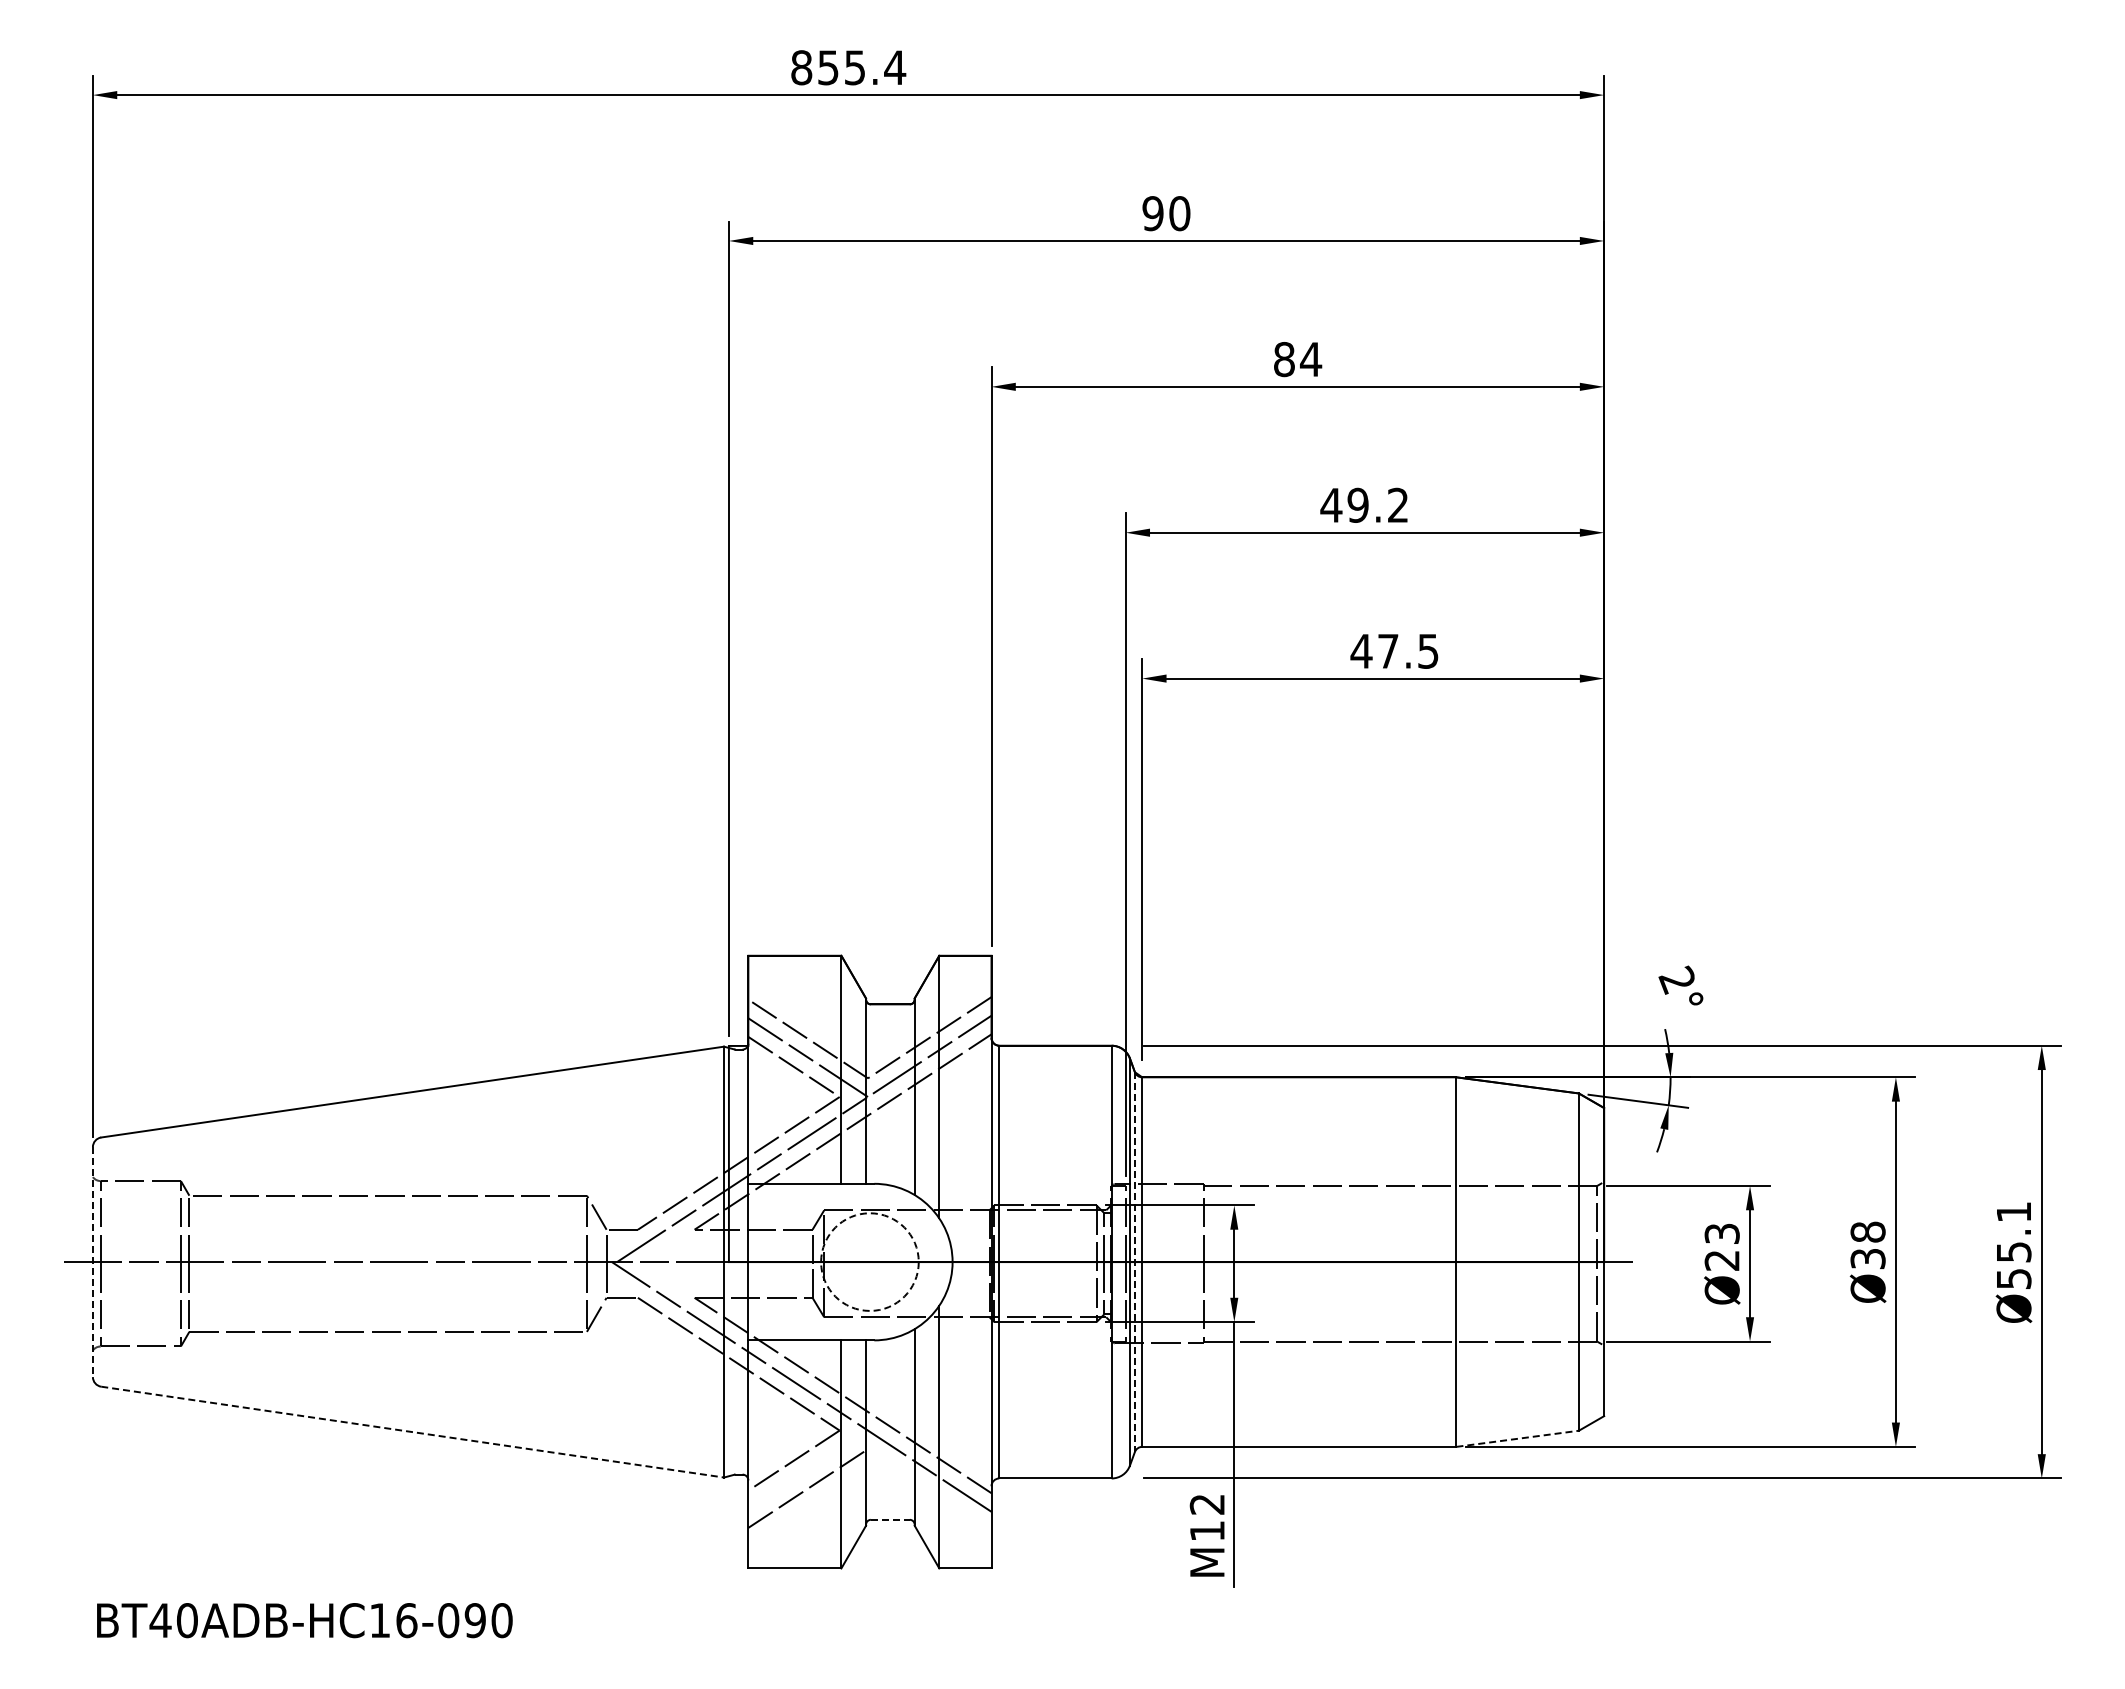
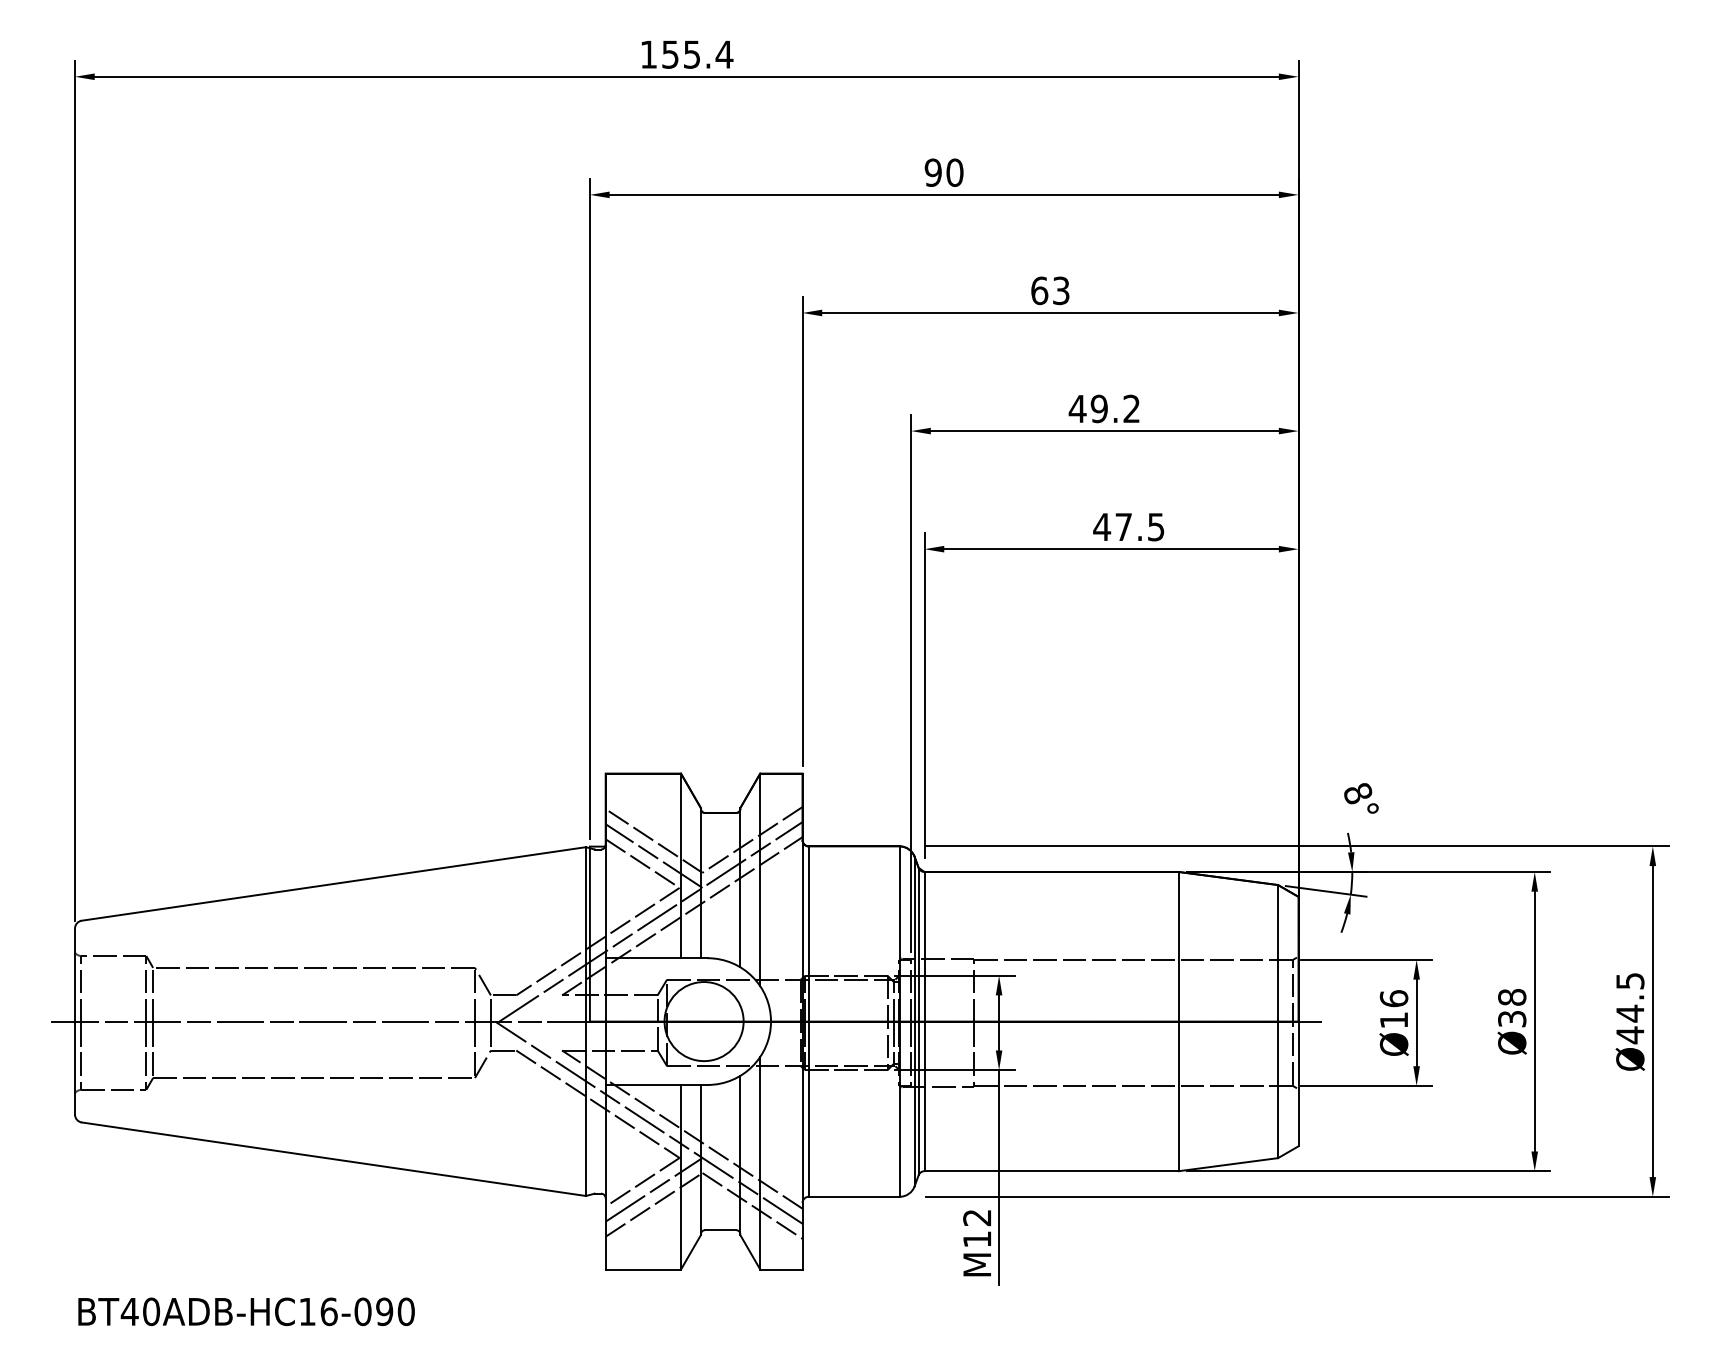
text: (801, 67) -> (648, 54), 855.4 -> 155.4
text: (1298, 359) -> (1051, 290), 84 -> 63
text: (1676, 979) -> (1357, 792), 2° -> 8°
text: (1721, 1246) -> (1393, 1008), Ø23 -> Ø16
text: (2014, 1246) -> (1630, 1008), Ø55.1 -> Ø44.5
circle: (869, 1261) -> (703, 1021), dashed -> solid
line: (92, 1262) -> (74, 1021), dashed -> solid
line: (1134, 1262) -> (918, 1021), dashed -> solid
line: (412, 1432) -> (333, 1159), dashed -> solid
line: (1517, 1438) -> (1228, 1164), dashed -> solid
line: (807, 1469) -> (653, 1189), added
line: (929, 1489) -> (752, 1205), added
line: (890, 1519) -> (720, 1229), dashed -> solid

